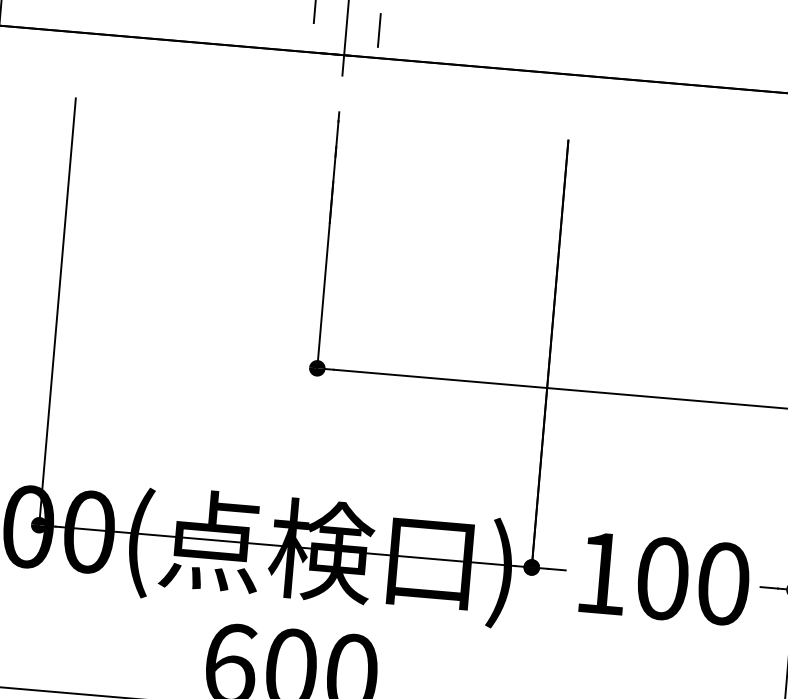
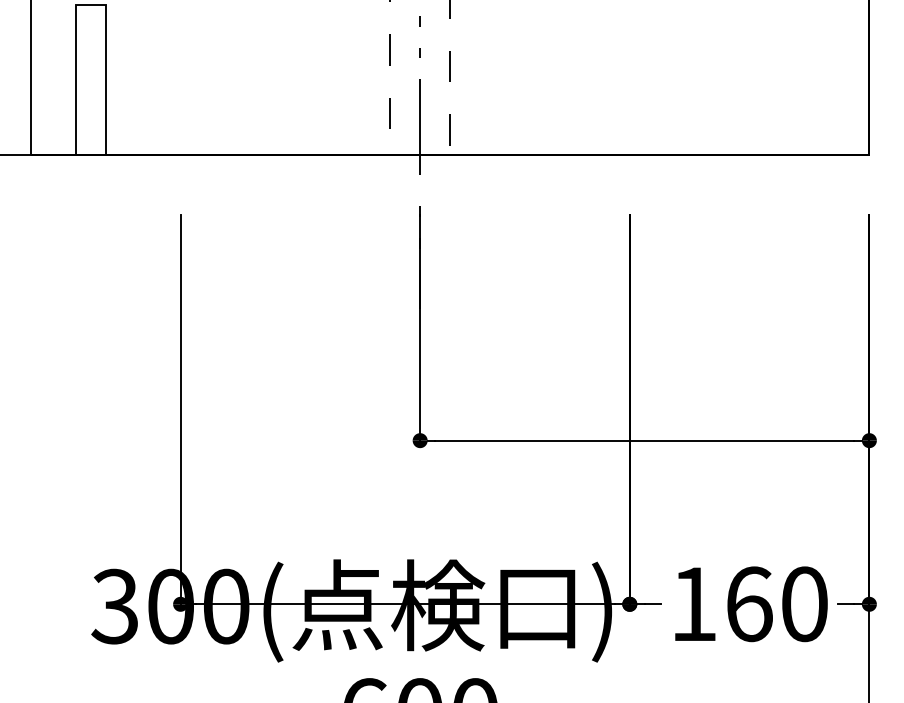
text: (663, 578) -> (749, 604), 100 -> 160

